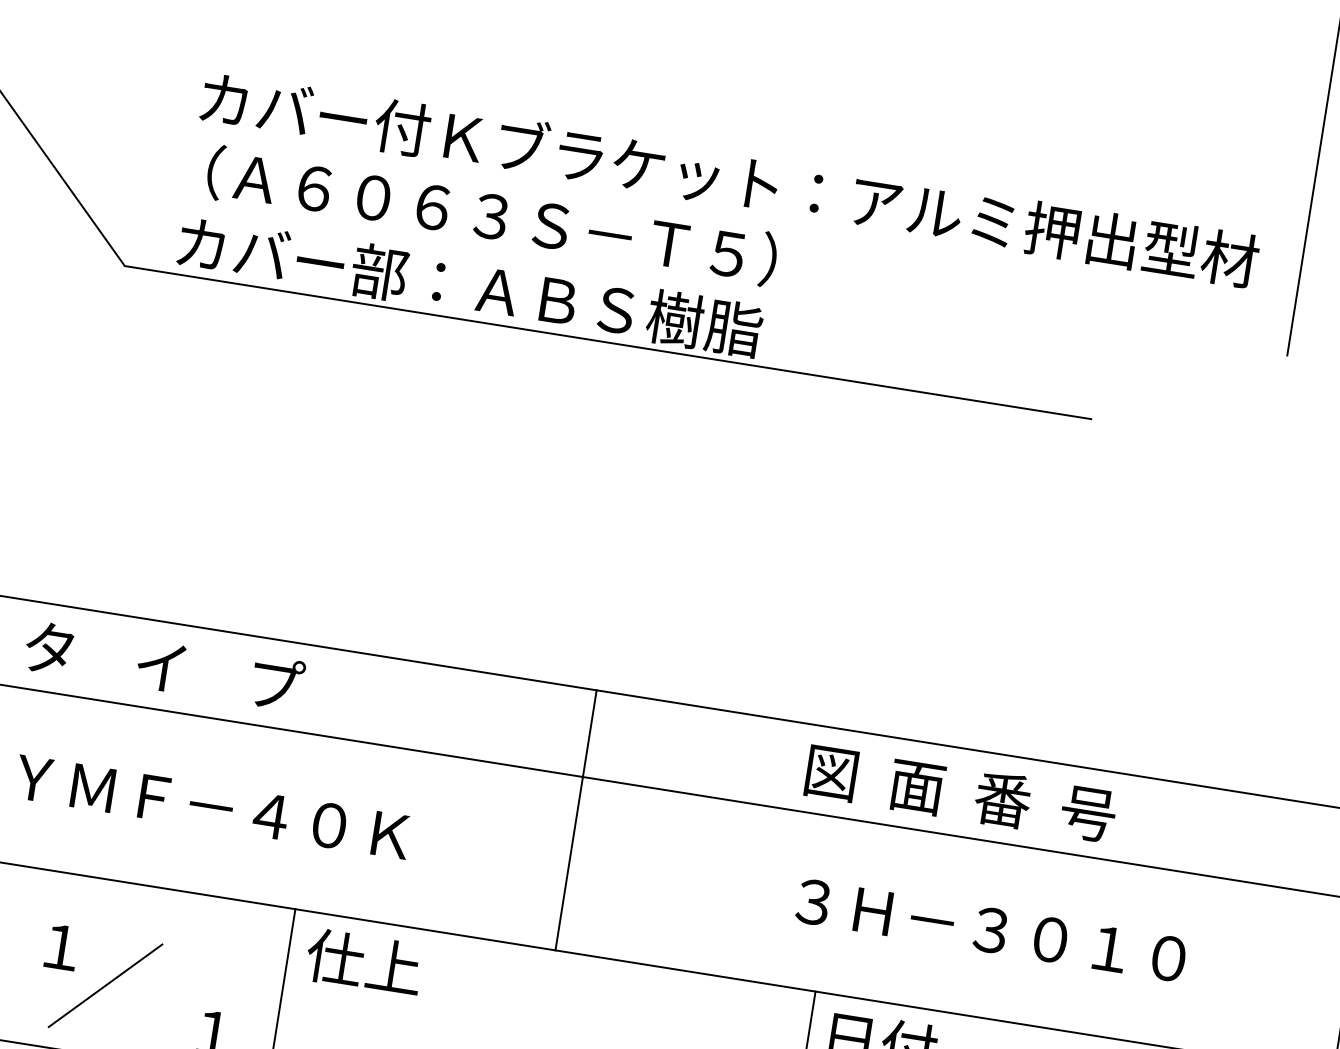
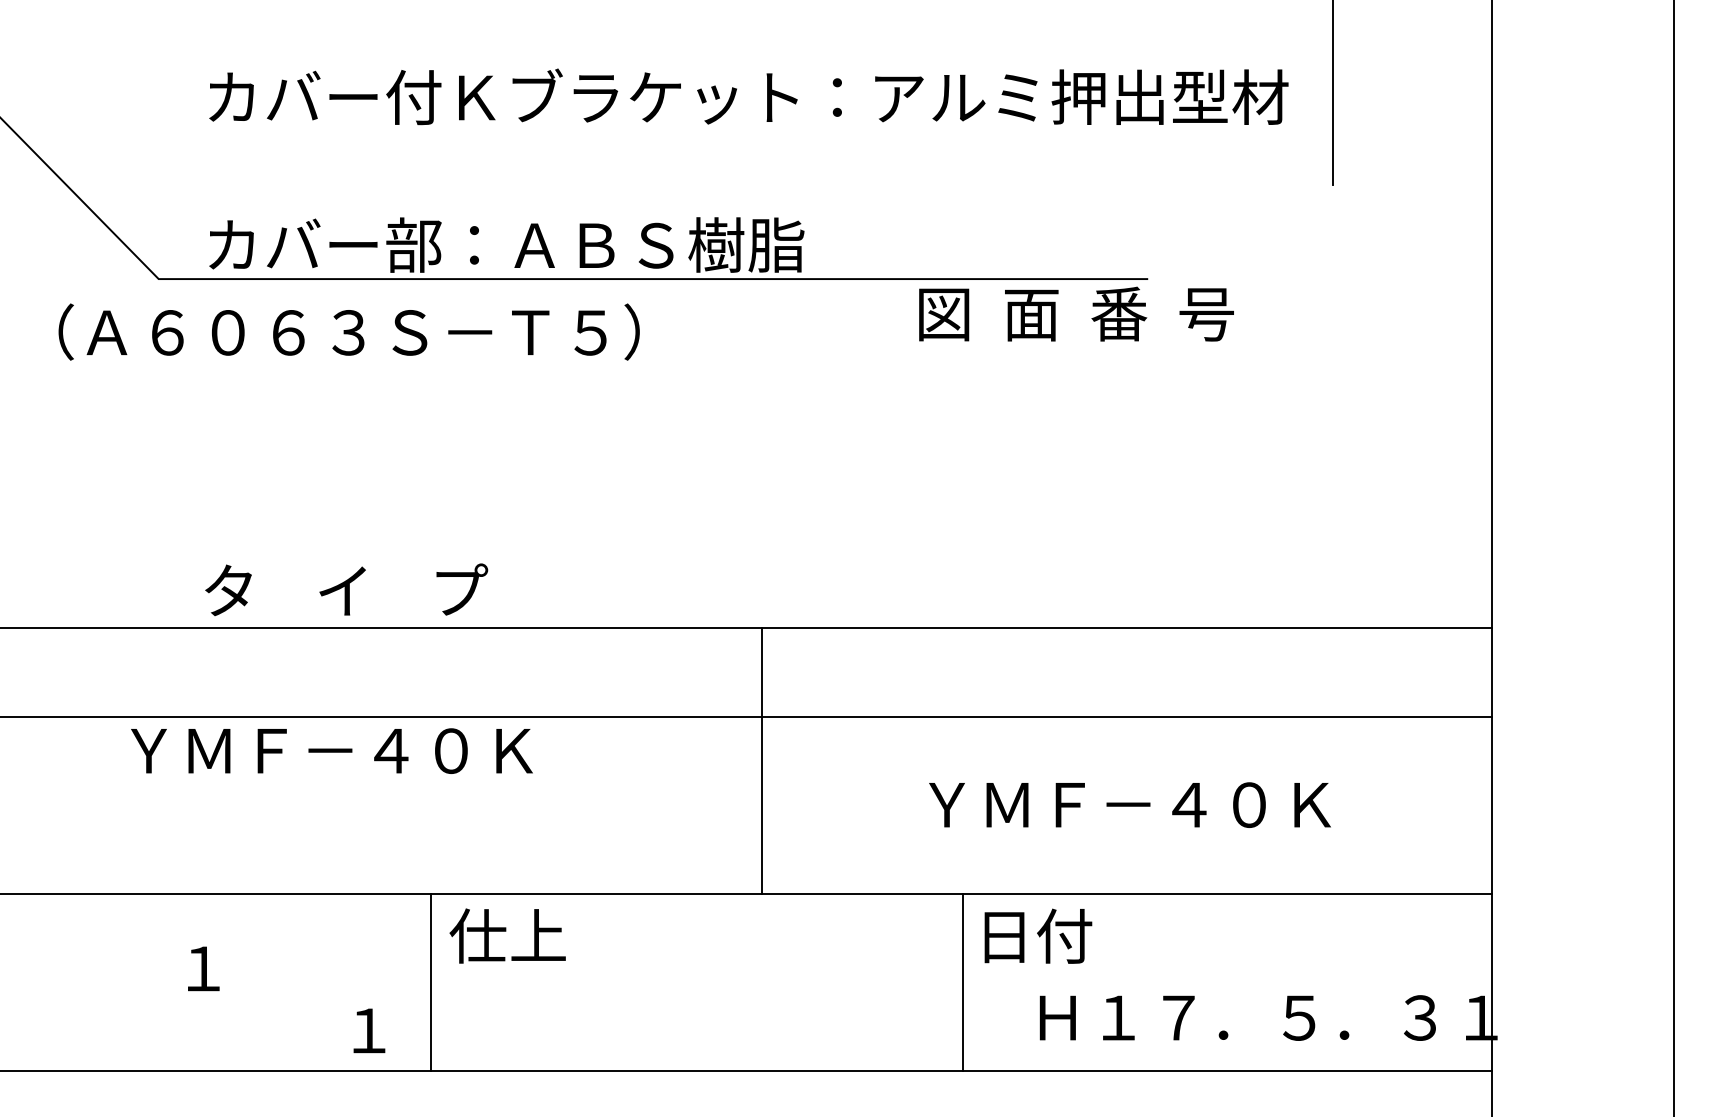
text: (491, 215) -> (348, 331), moved
text: (164, 665) -> (346, 589), moved
text: (961, 792) -> (1076, 313), moved
text: (212, 806) -> (331, 750), moved
line: (576, 819) -> (761, 760), moved
text: (992, 930) -> (1129, 804), ３Ｈ－３０１０ -> ＹＭＦ－４０Ｋ
line: (105, 986) -> (253, 1000), removed

